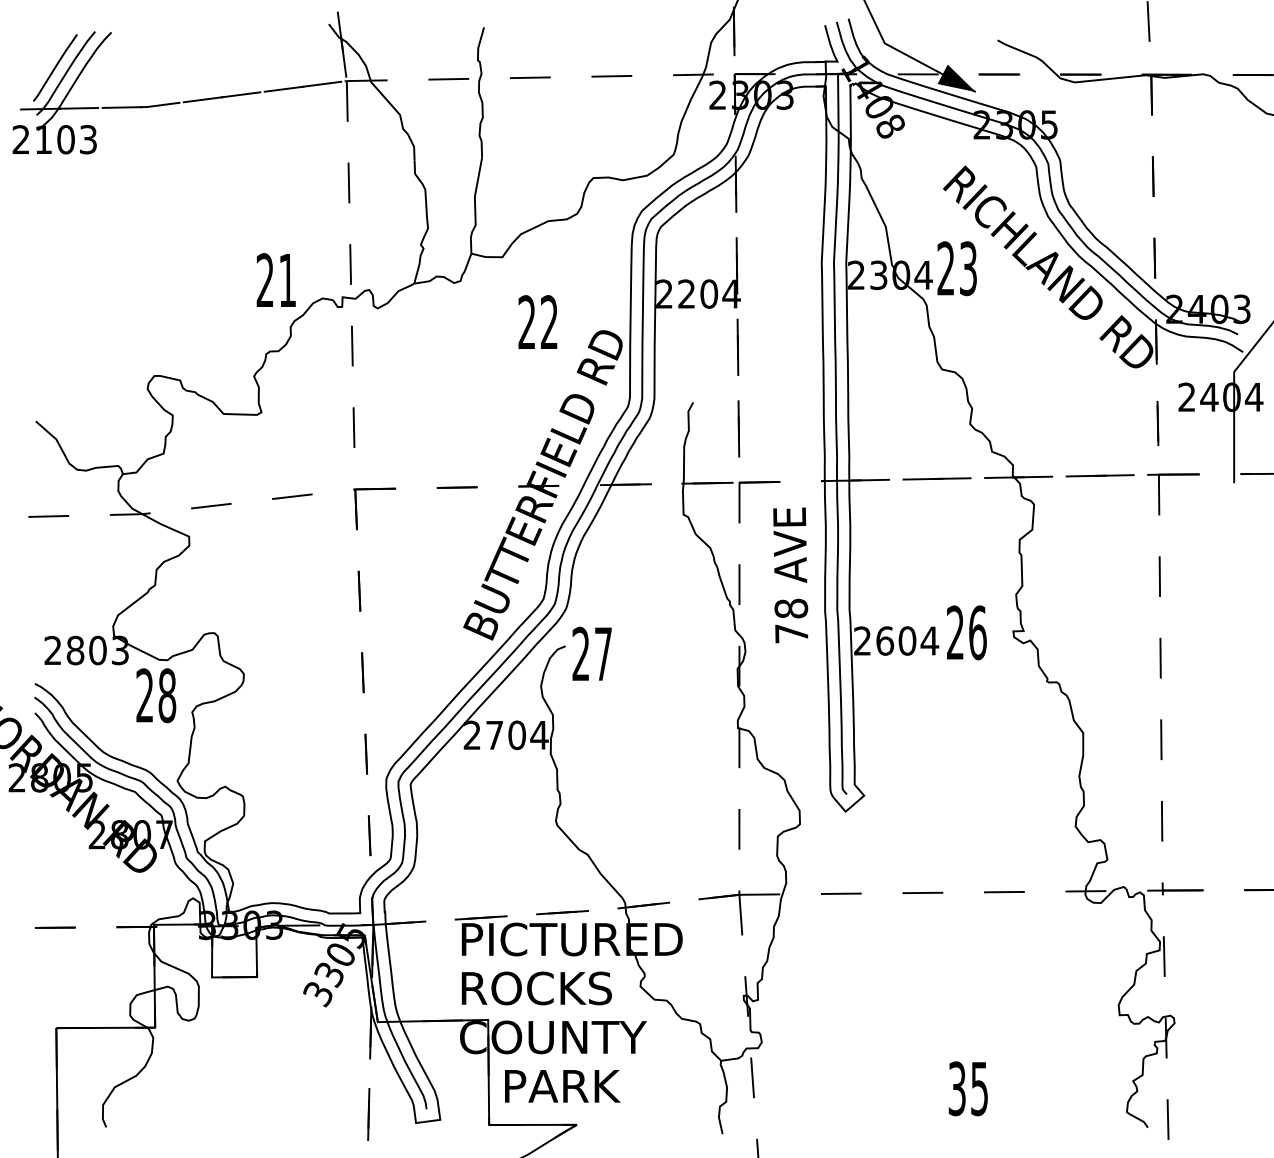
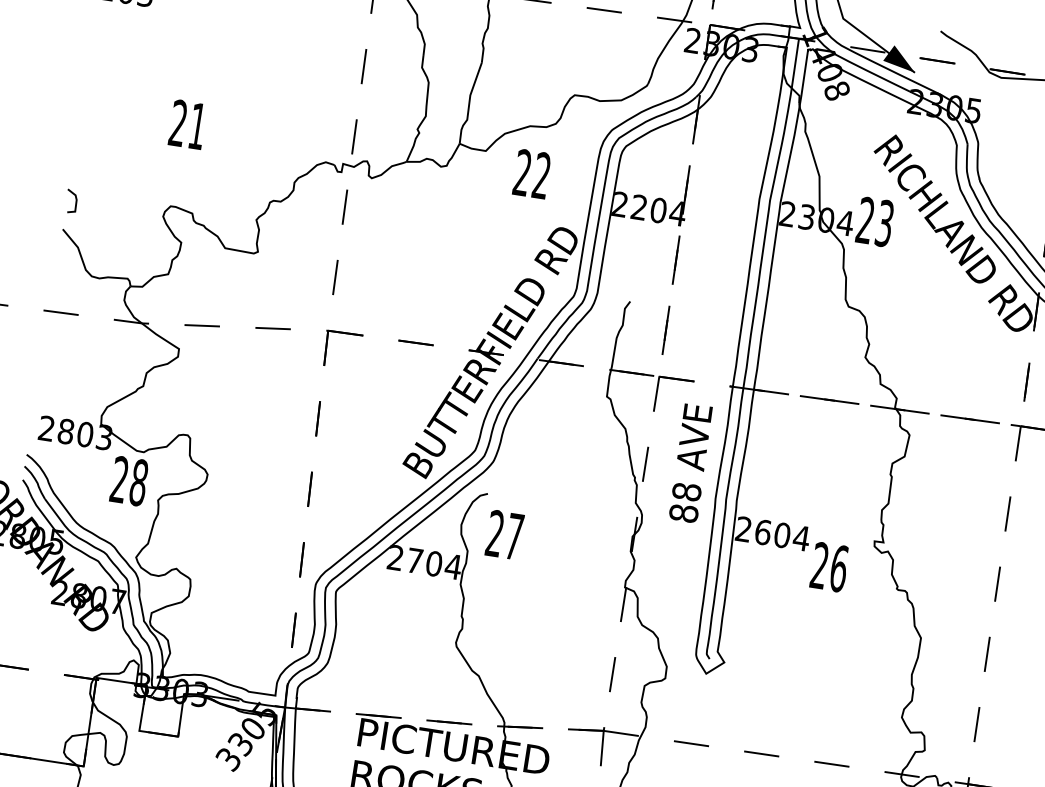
text: (275, 279) -> (187, 123), moved
text: (537, 321) -> (531, 173), moved
line: (45, 388) -> (75, 202), added
text: (966, 632) -> (829, 566), moved
text: (791, 633) -> (683, 513), 78 -> 88
text: (591, 653) -> (504, 534), moved

